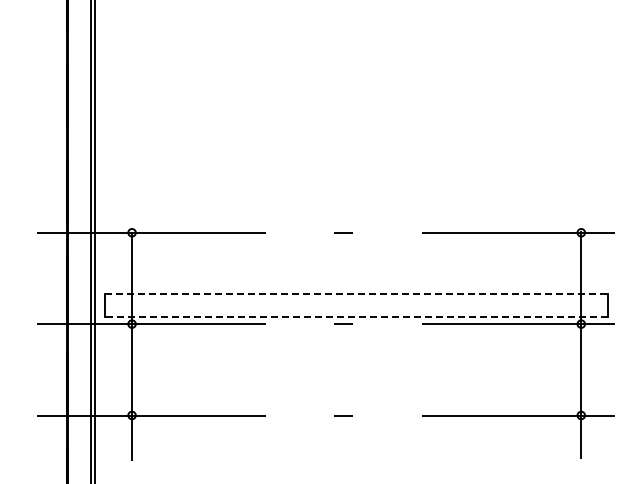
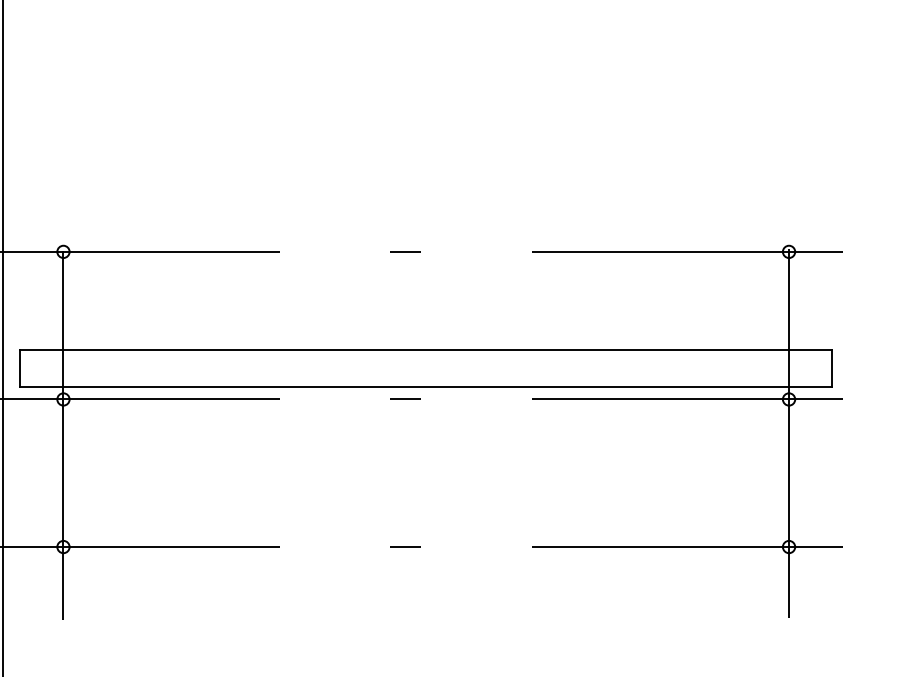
line: (357, 293) -> (427, 349), dashed -> solid
line: (356, 316) -> (425, 387), dashed -> solid

